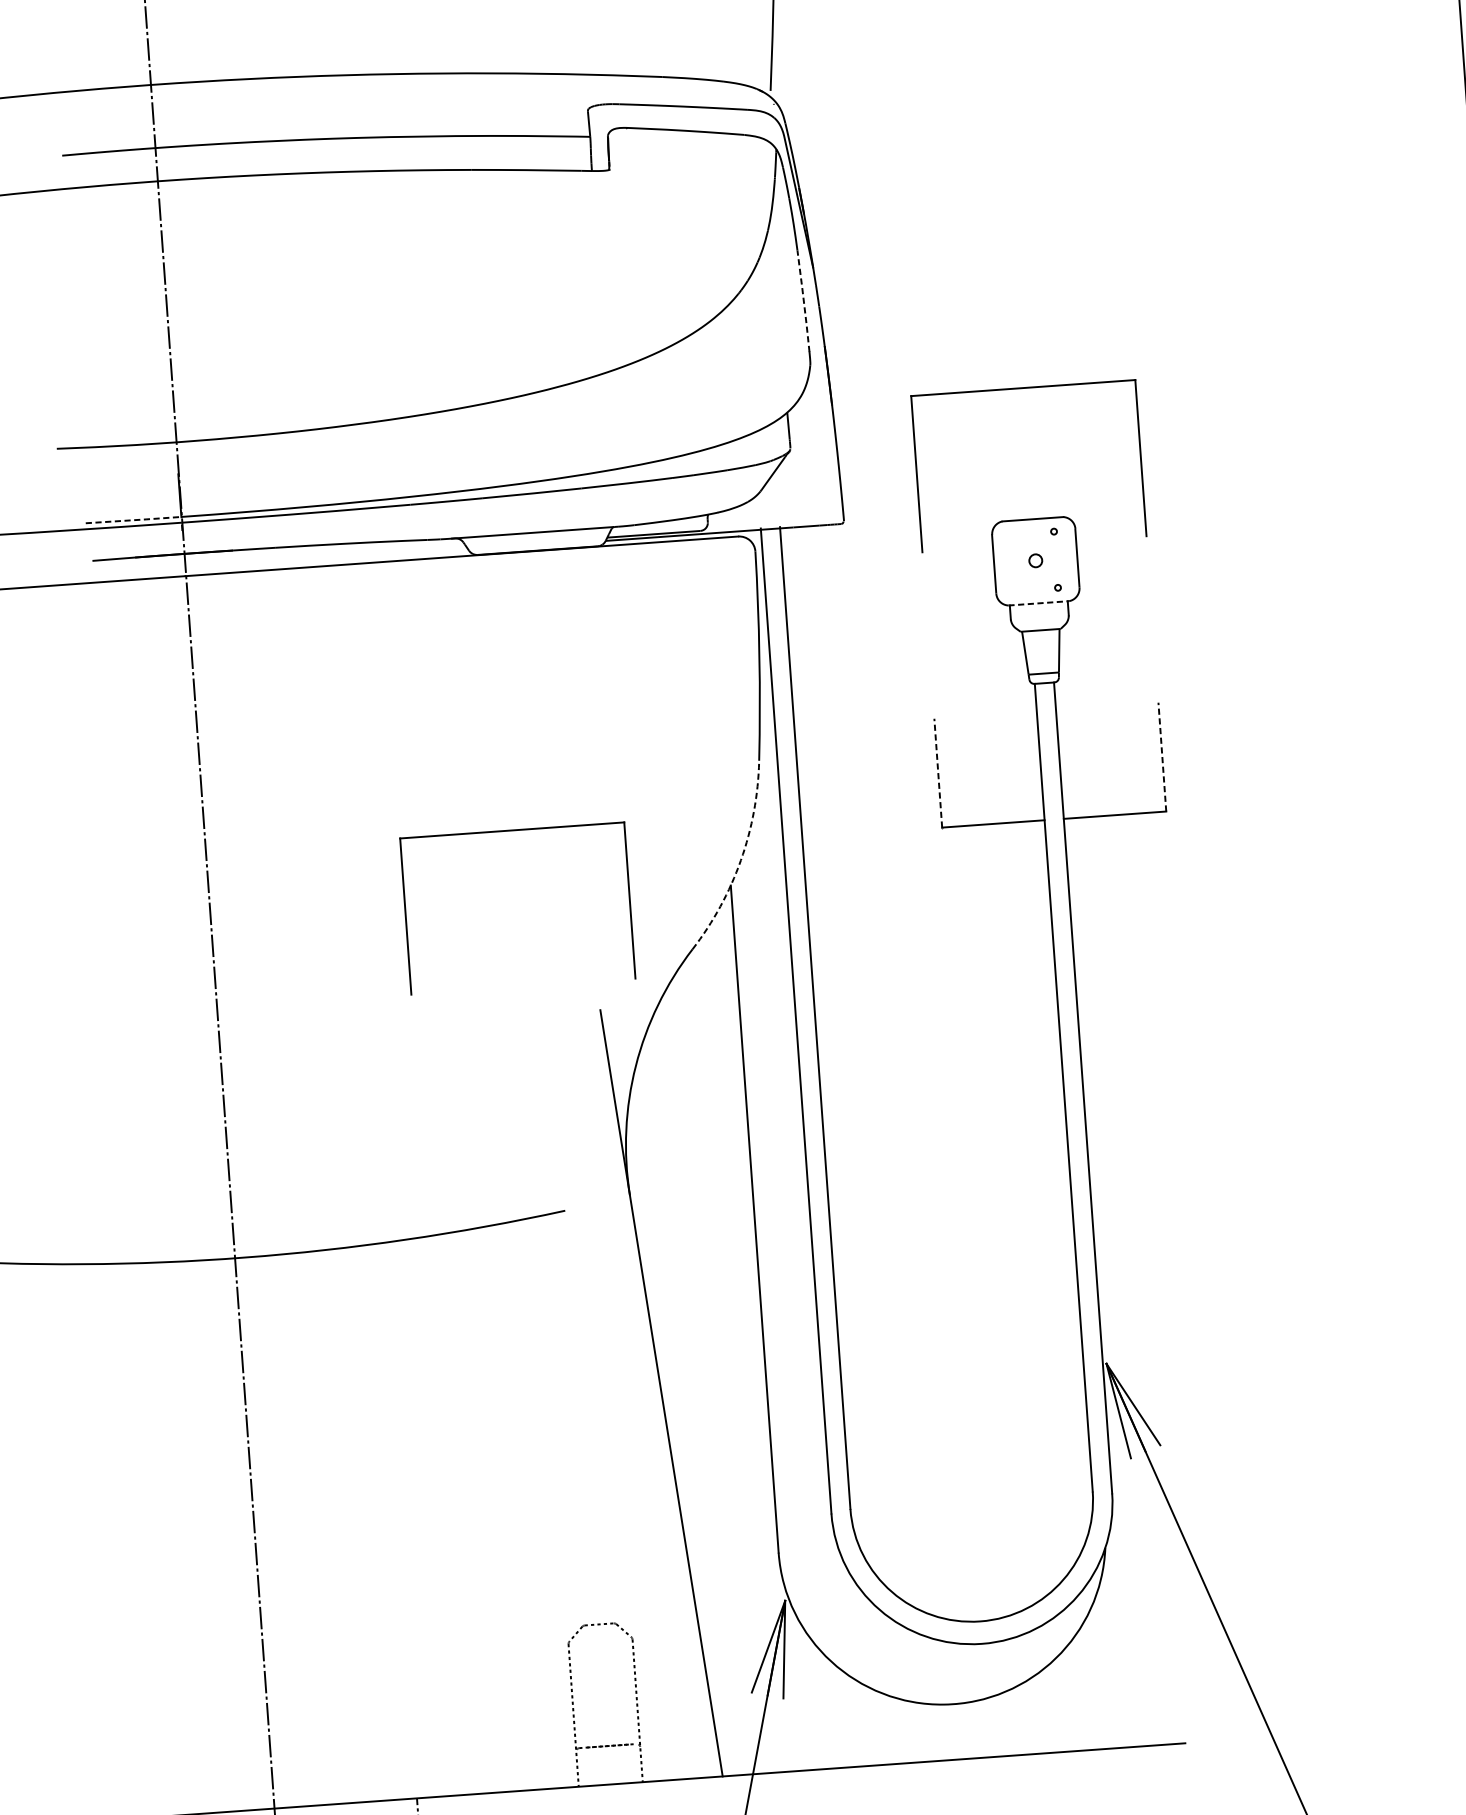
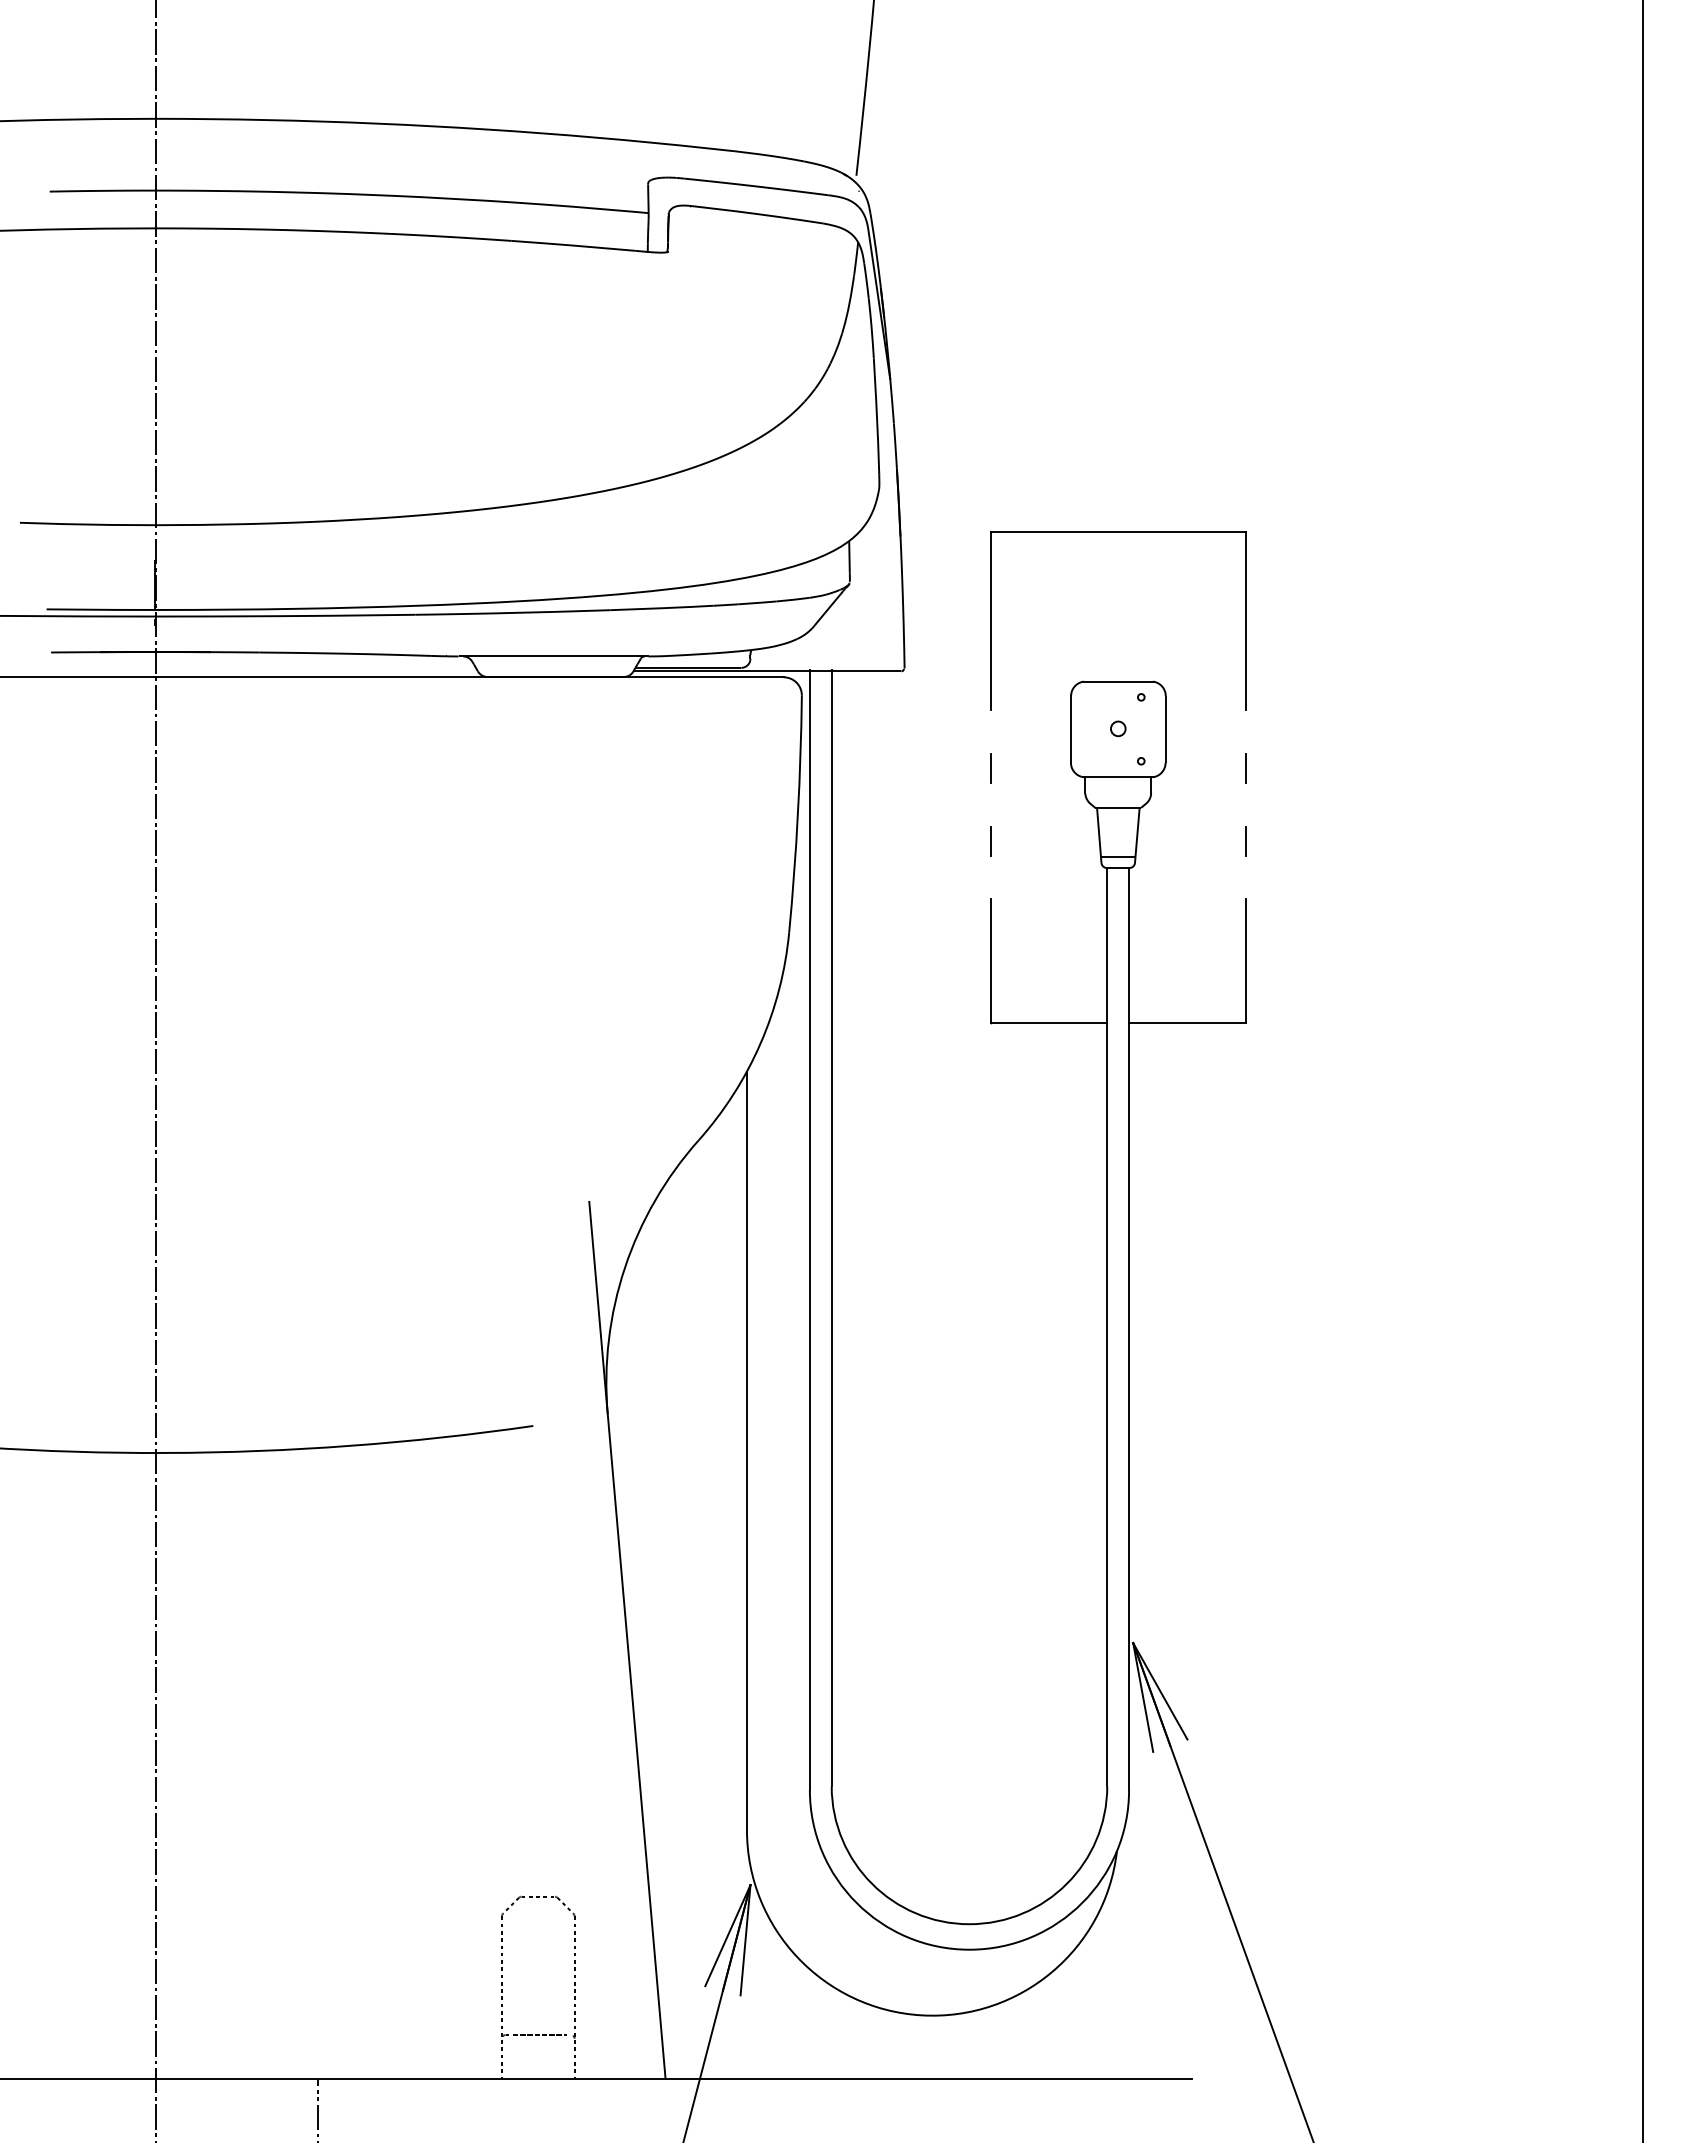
line: (803, 301) -> (876, 416), dashed -> solid
line: (134, 519) -> (102, 609), dashed -> solid
line: (1150, 586) -> (1245, 767), added
line: (925, 603) -> (990, 768), added
line: (1039, 603) -> (1118, 777), dashed -> solid
line: (1154, 650) -> (1245, 840), added
line: (930, 667) -> (990, 840), added
line: (1162, 757) -> (1245, 961), dashed -> solid
line: (938, 773) -> (990, 961), dashed -> solid
part: (512, 830) -> (504, 991), removed
arc: (740, 860) -> (760, 1043), dashed -> solid

